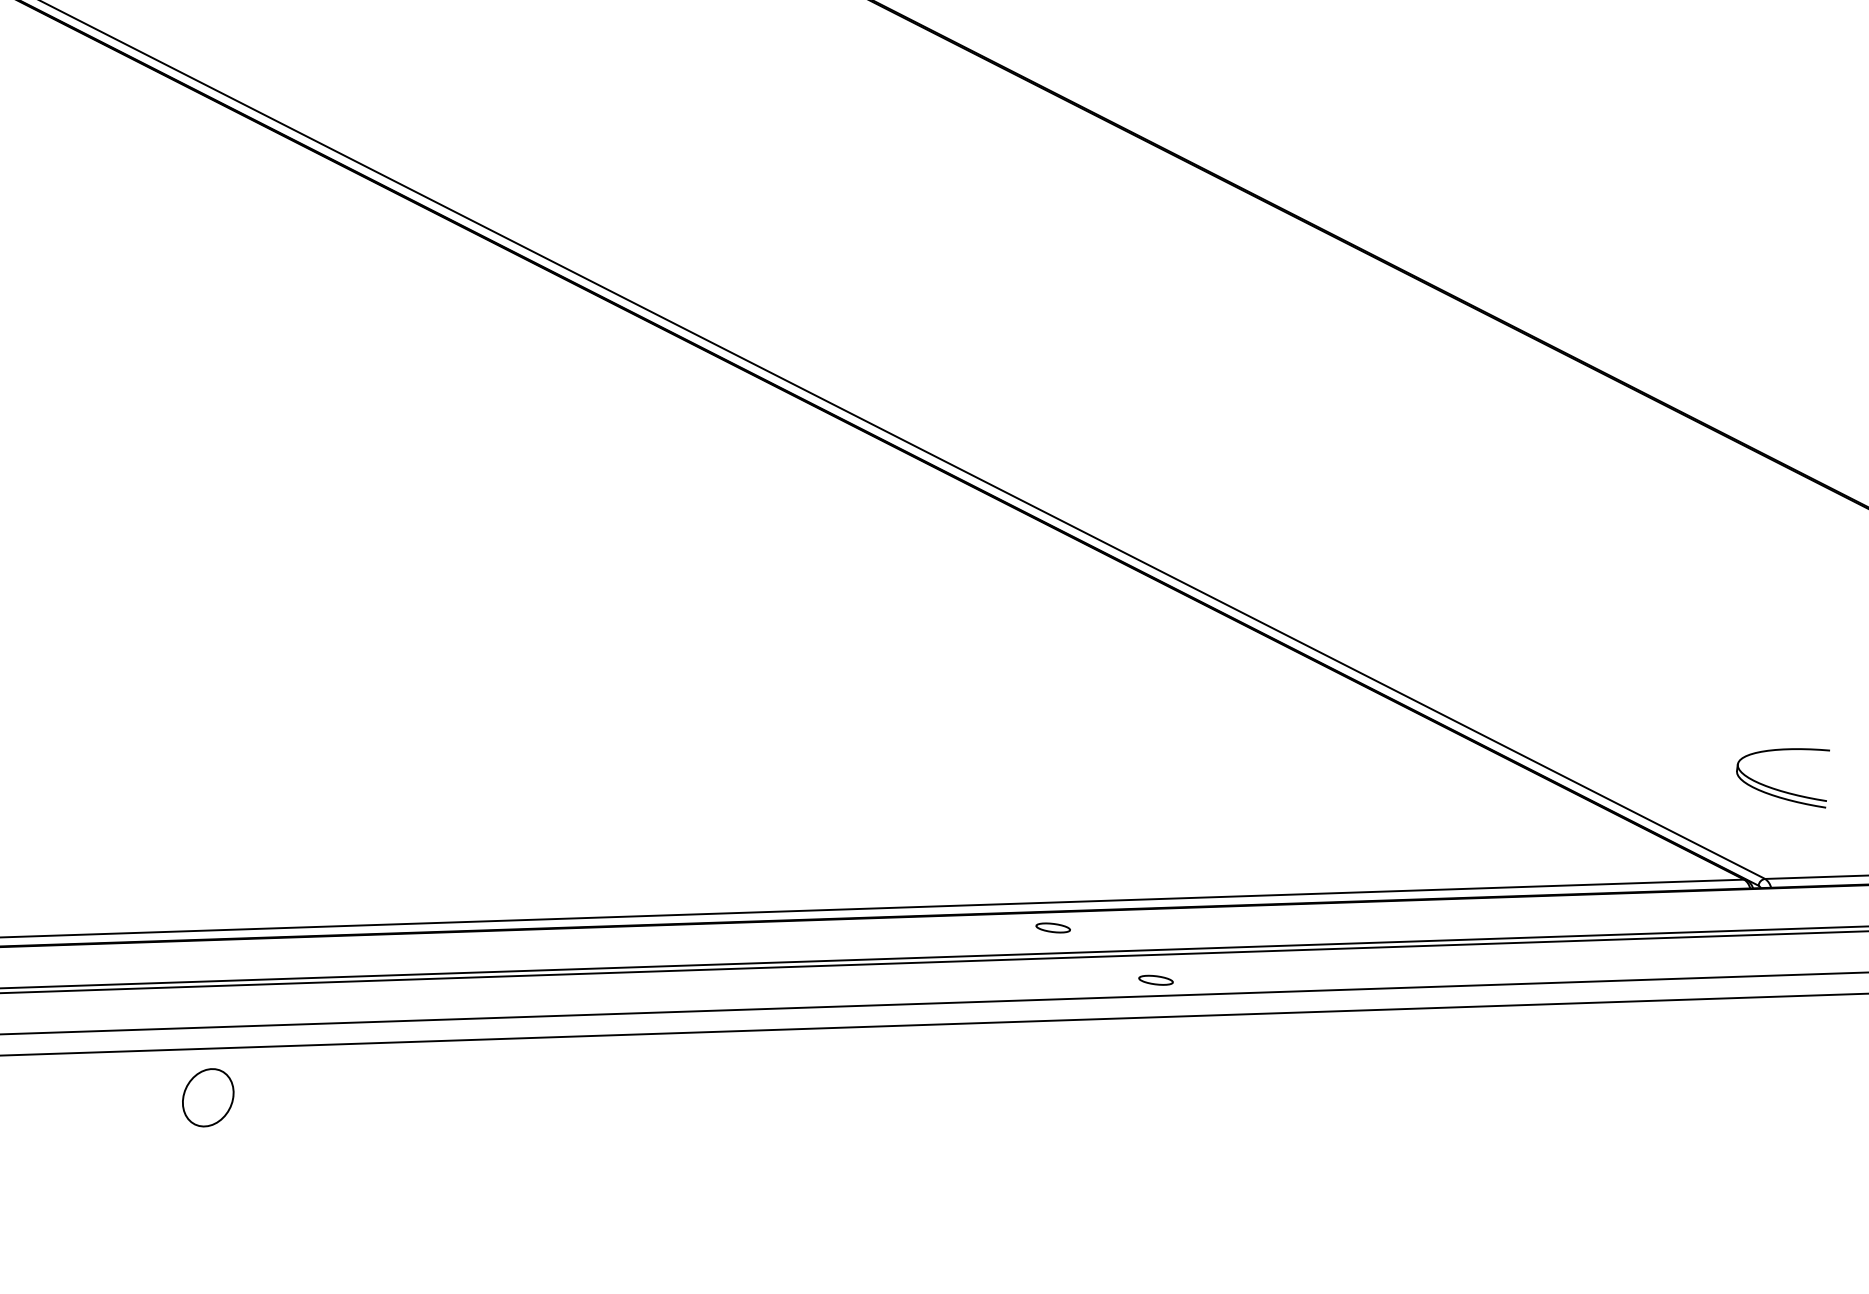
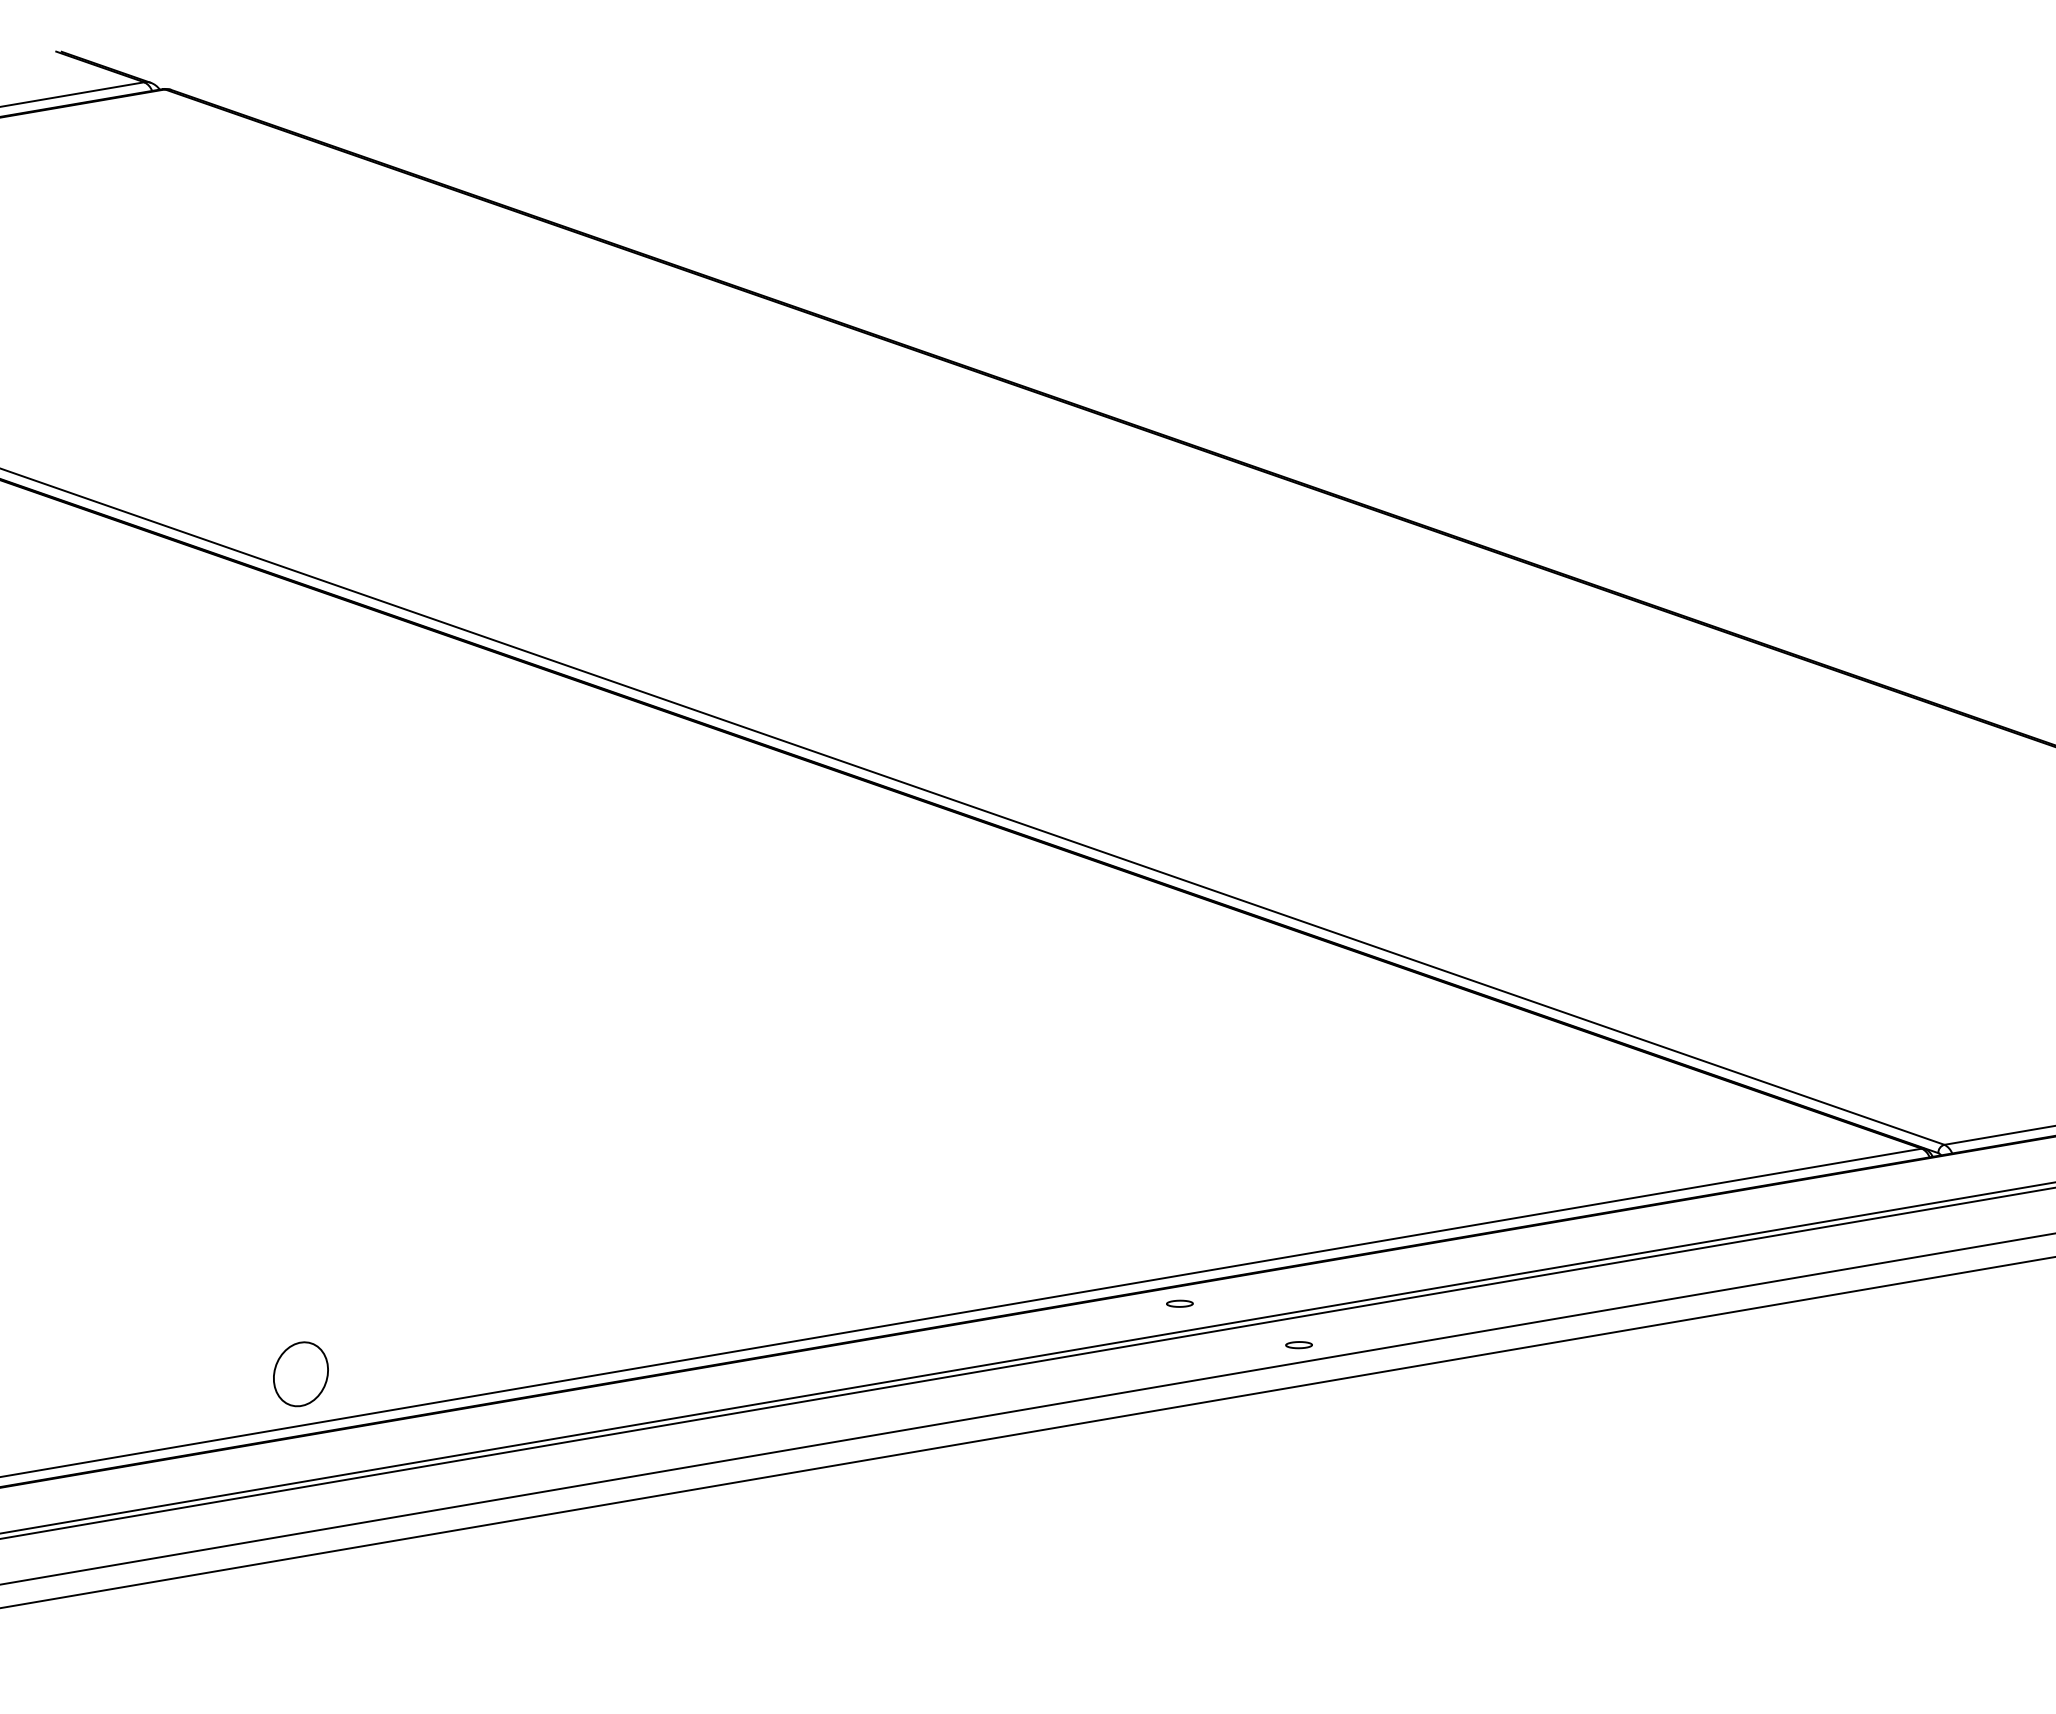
part: (1779, 789) -> (1946, 1045), removed
part: (1052, 927) -> (1179, 1303), size x0.7
part: (1155, 979) -> (1298, 1344), size x0.7
part: (207, 1097) -> (300, 1374), moved

